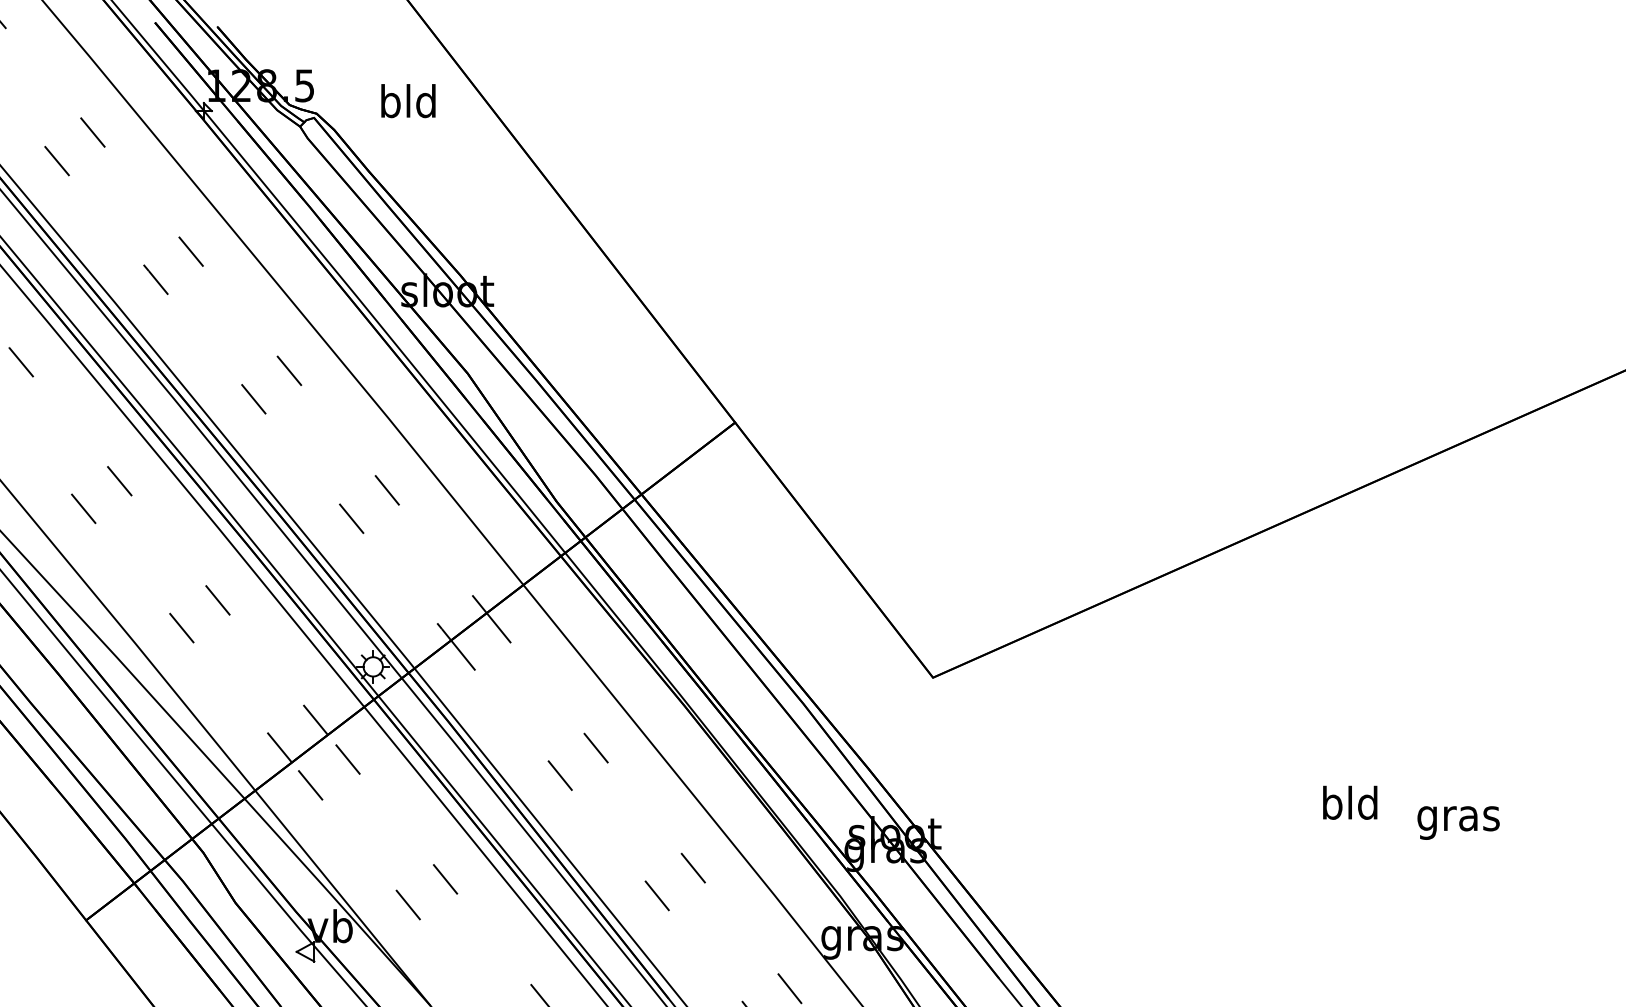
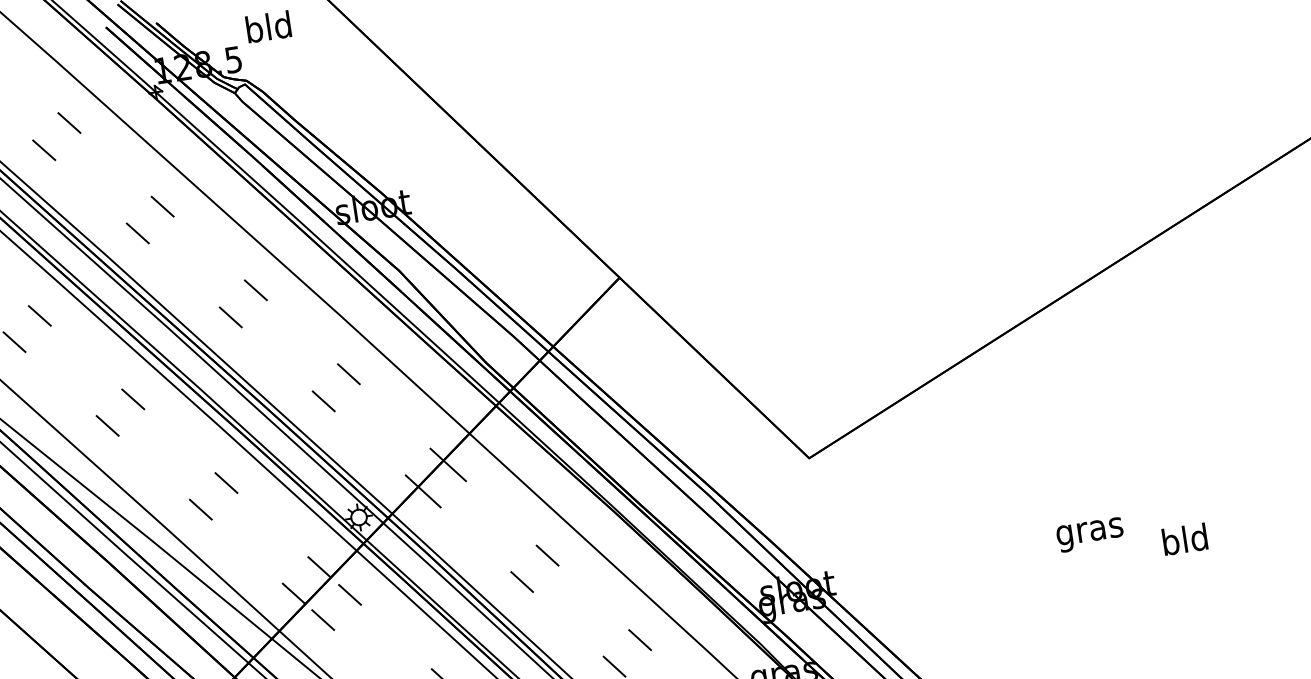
text: (408, 101) -> (268, 27), moved
text: (1350, 802) -> (1185, 539), moved
text: (1458, 822) -> (1090, 534), moved

